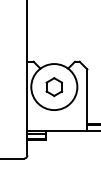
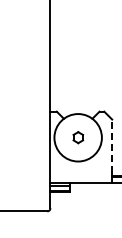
part: (54, 86) -> (78, 137), size x0.6
line: (87, 95) -> (112, 146), solid -> dashed

